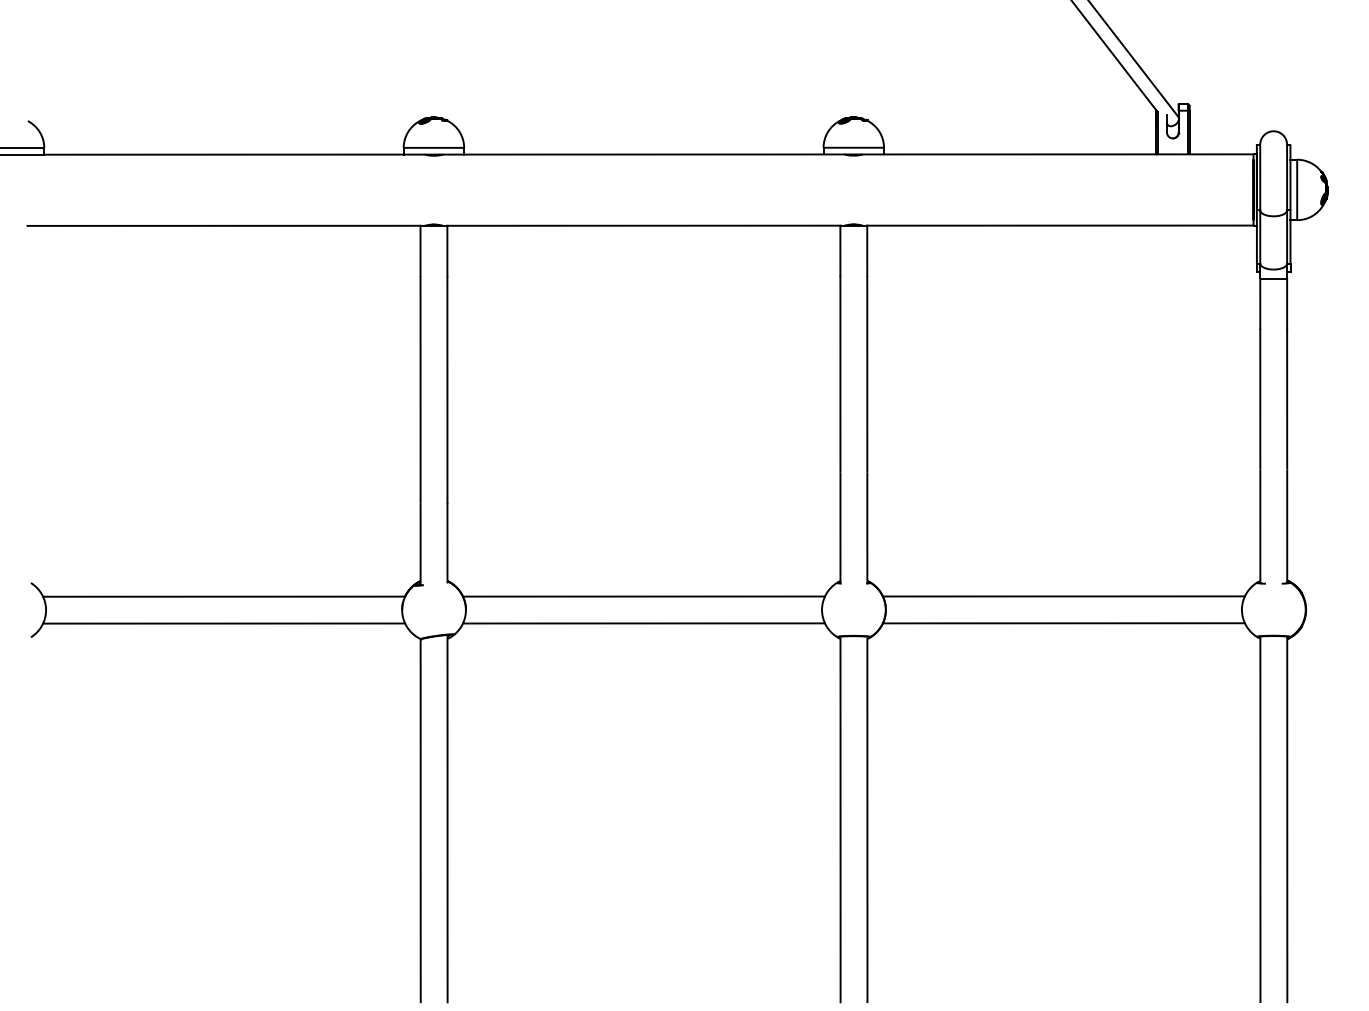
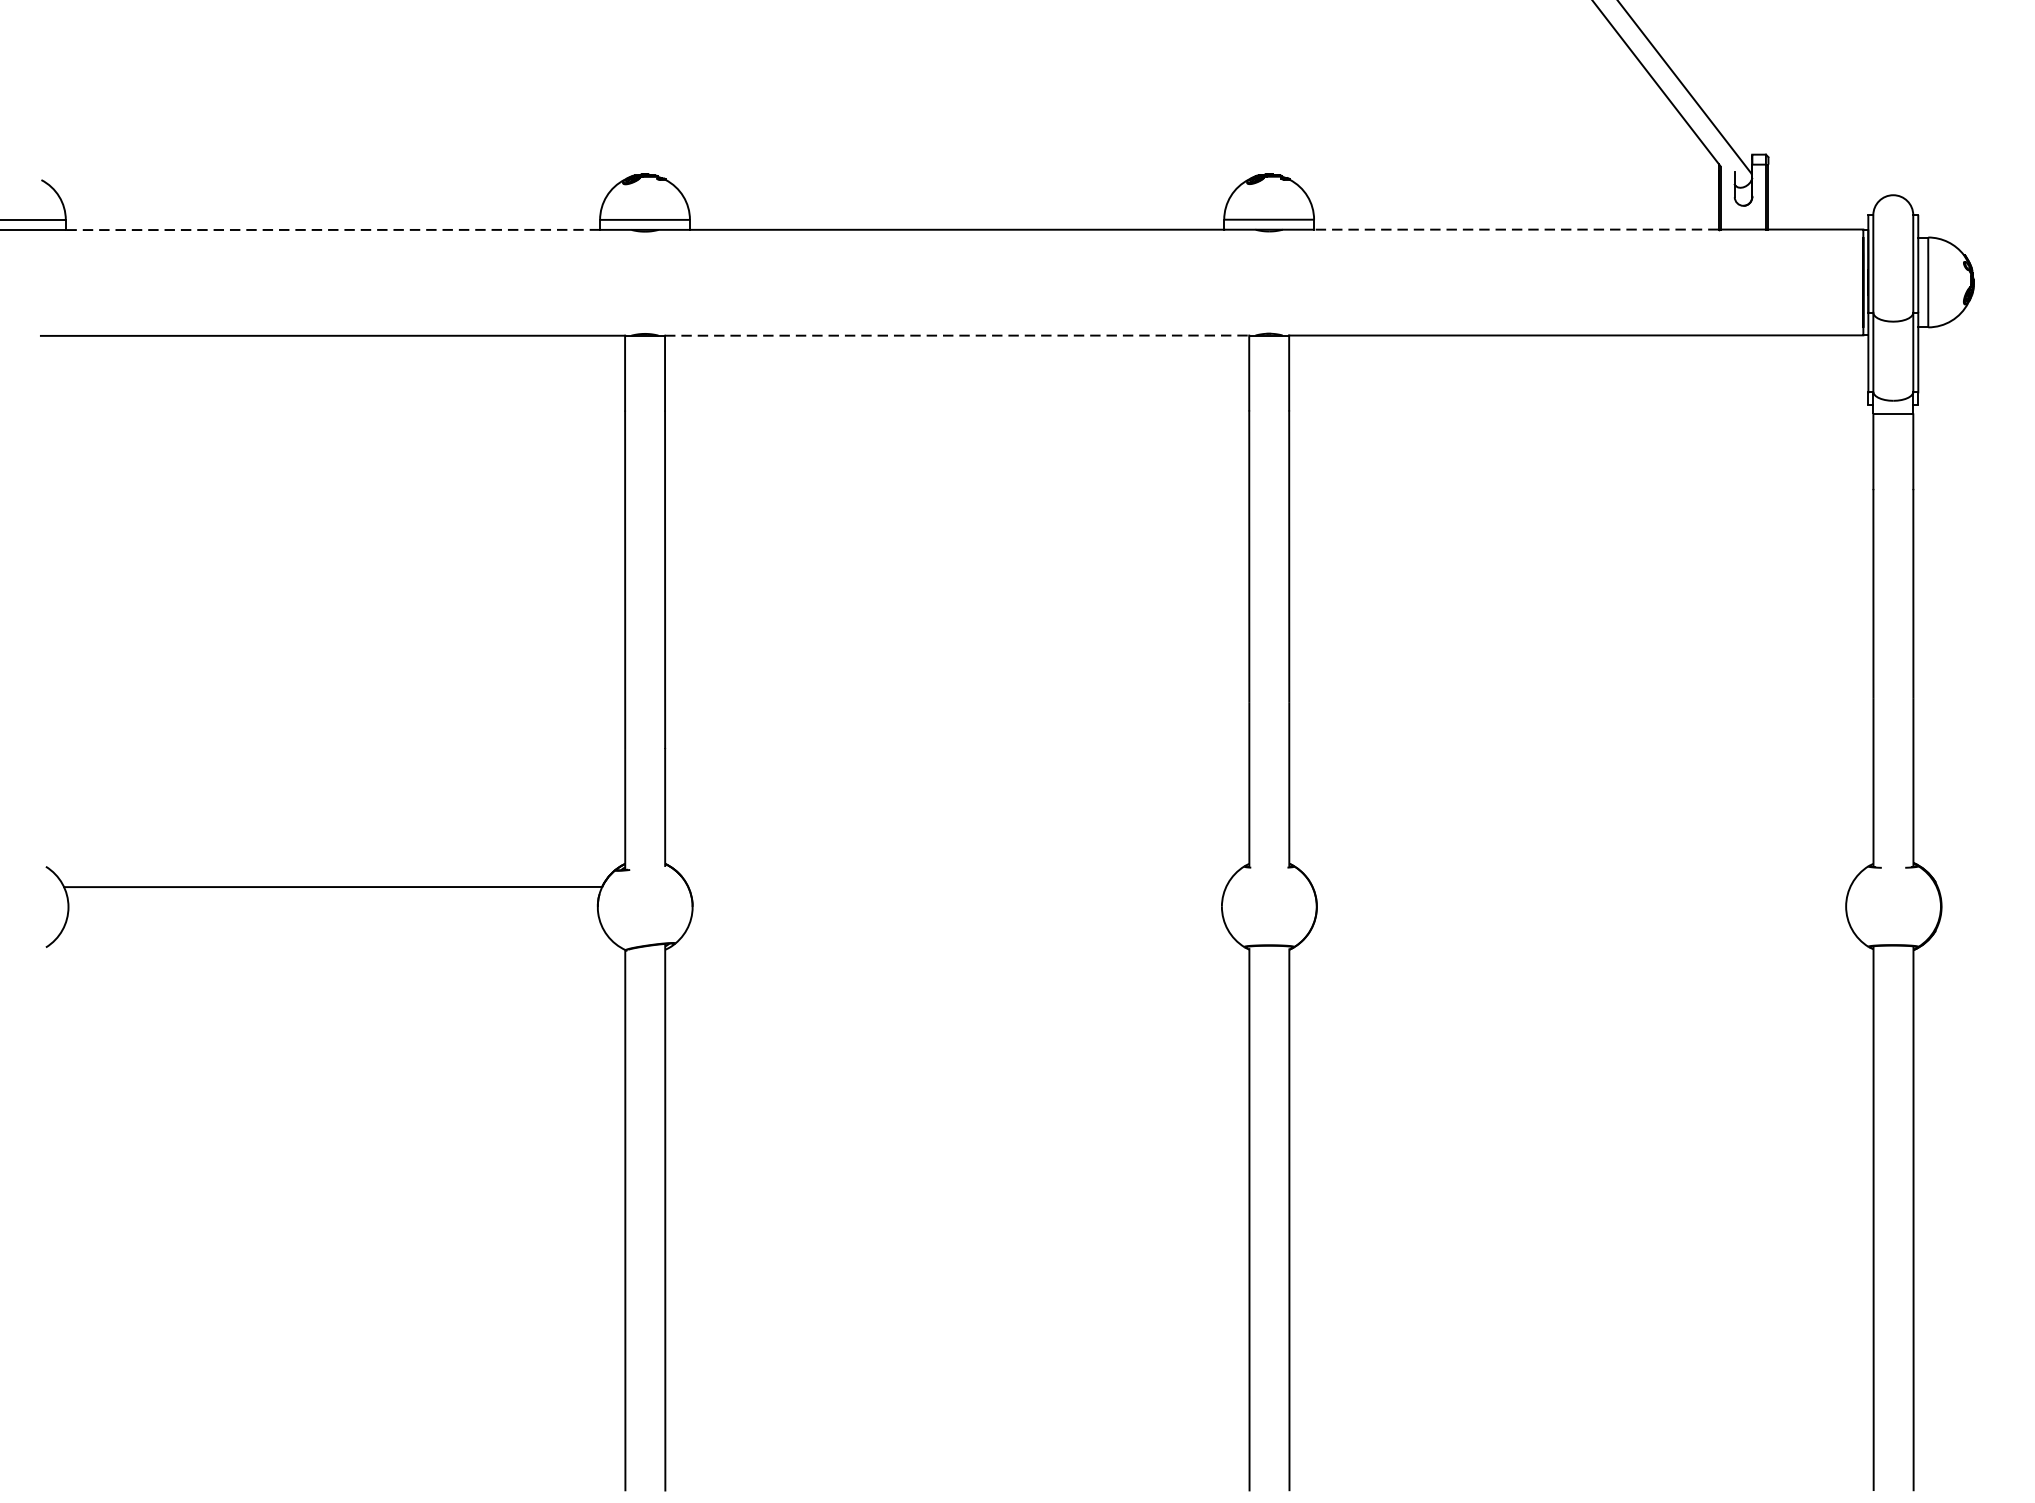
line: (224, 154) -> (333, 229), solid -> dashed
line: (1019, 154) -> (1515, 229), solid -> dashed
line: (644, 225) -> (958, 335), solid -> dashed
line: (643, 596) -> (956, 886), removed
line: (1063, 596) -> (1580, 886), removed
line: (224, 623) -> (333, 926), removed
line: (643, 623) -> (956, 926), removed
line: (1063, 623) -> (1580, 926), removed

